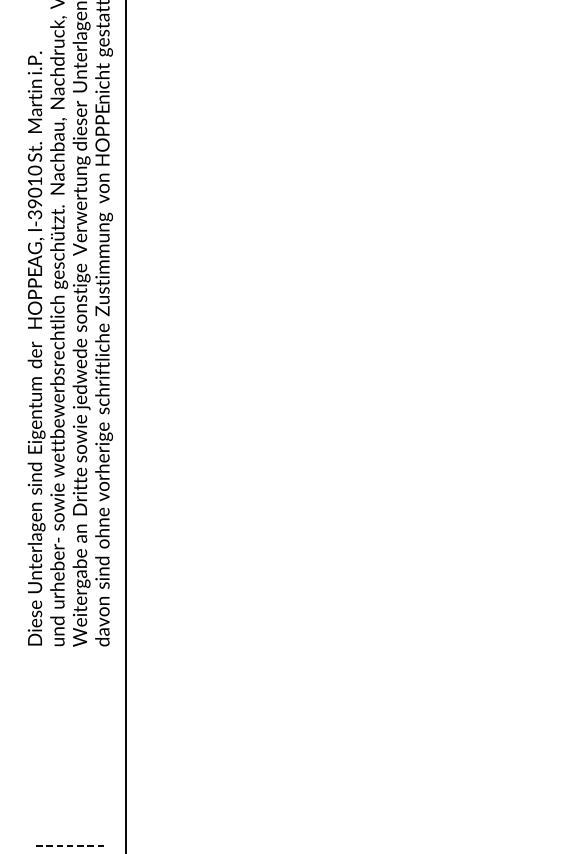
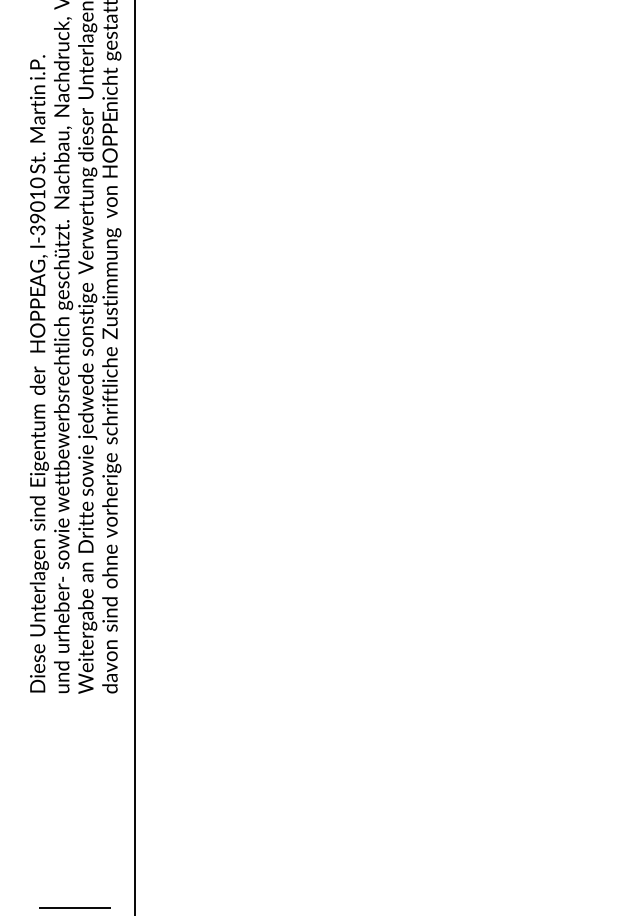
line: (70, 845) -> (75, 907), dashed -> solid

